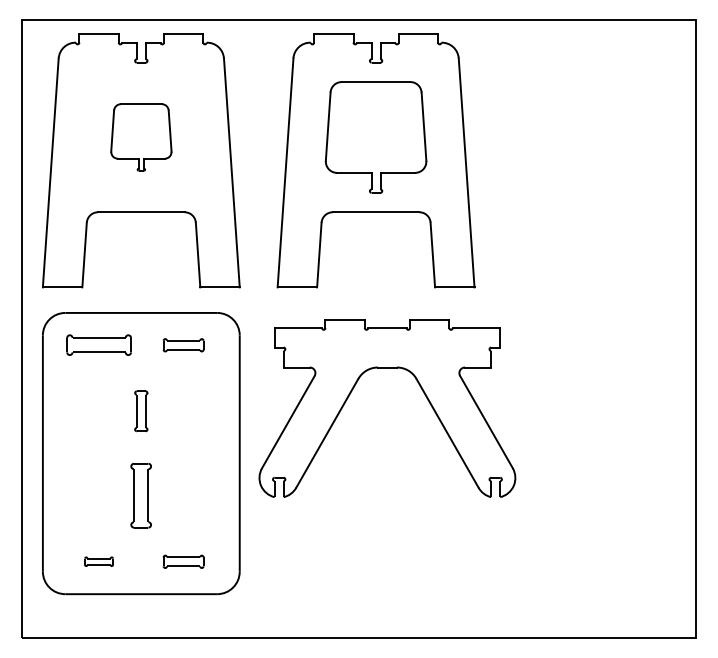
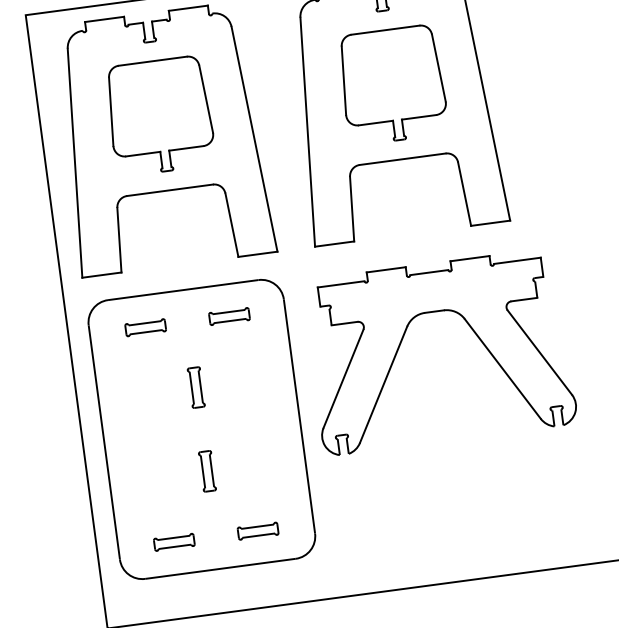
part: (141, 137) -> (160, 116), size x1.67
part: (98, 345) -> (145, 328), size x0.62
part: (141, 495) -> (207, 471), size x0.62
part: (98, 561) -> (173, 542), size x1.43

